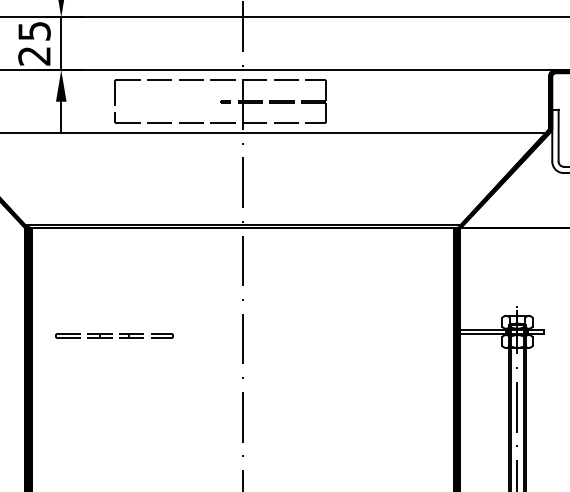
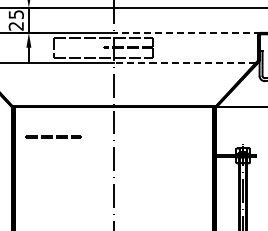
line: (398, 69) -> (187, 32), solid -> dashed
line: (392, 133) -> (184, 62), solid -> dashed
line: (111, 335) -> (52, 136), moved

